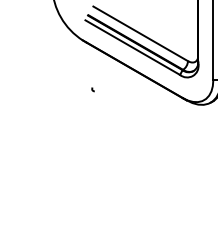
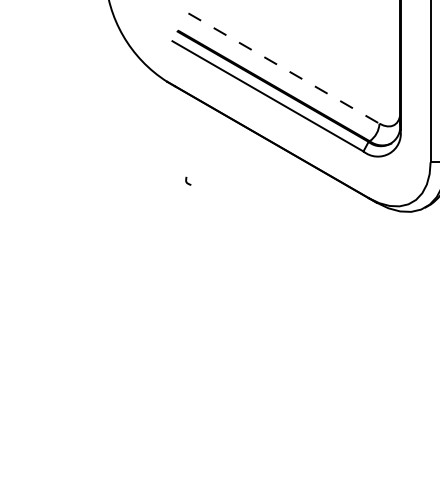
line: (140, 33) -> (283, 67), solid -> dashed

